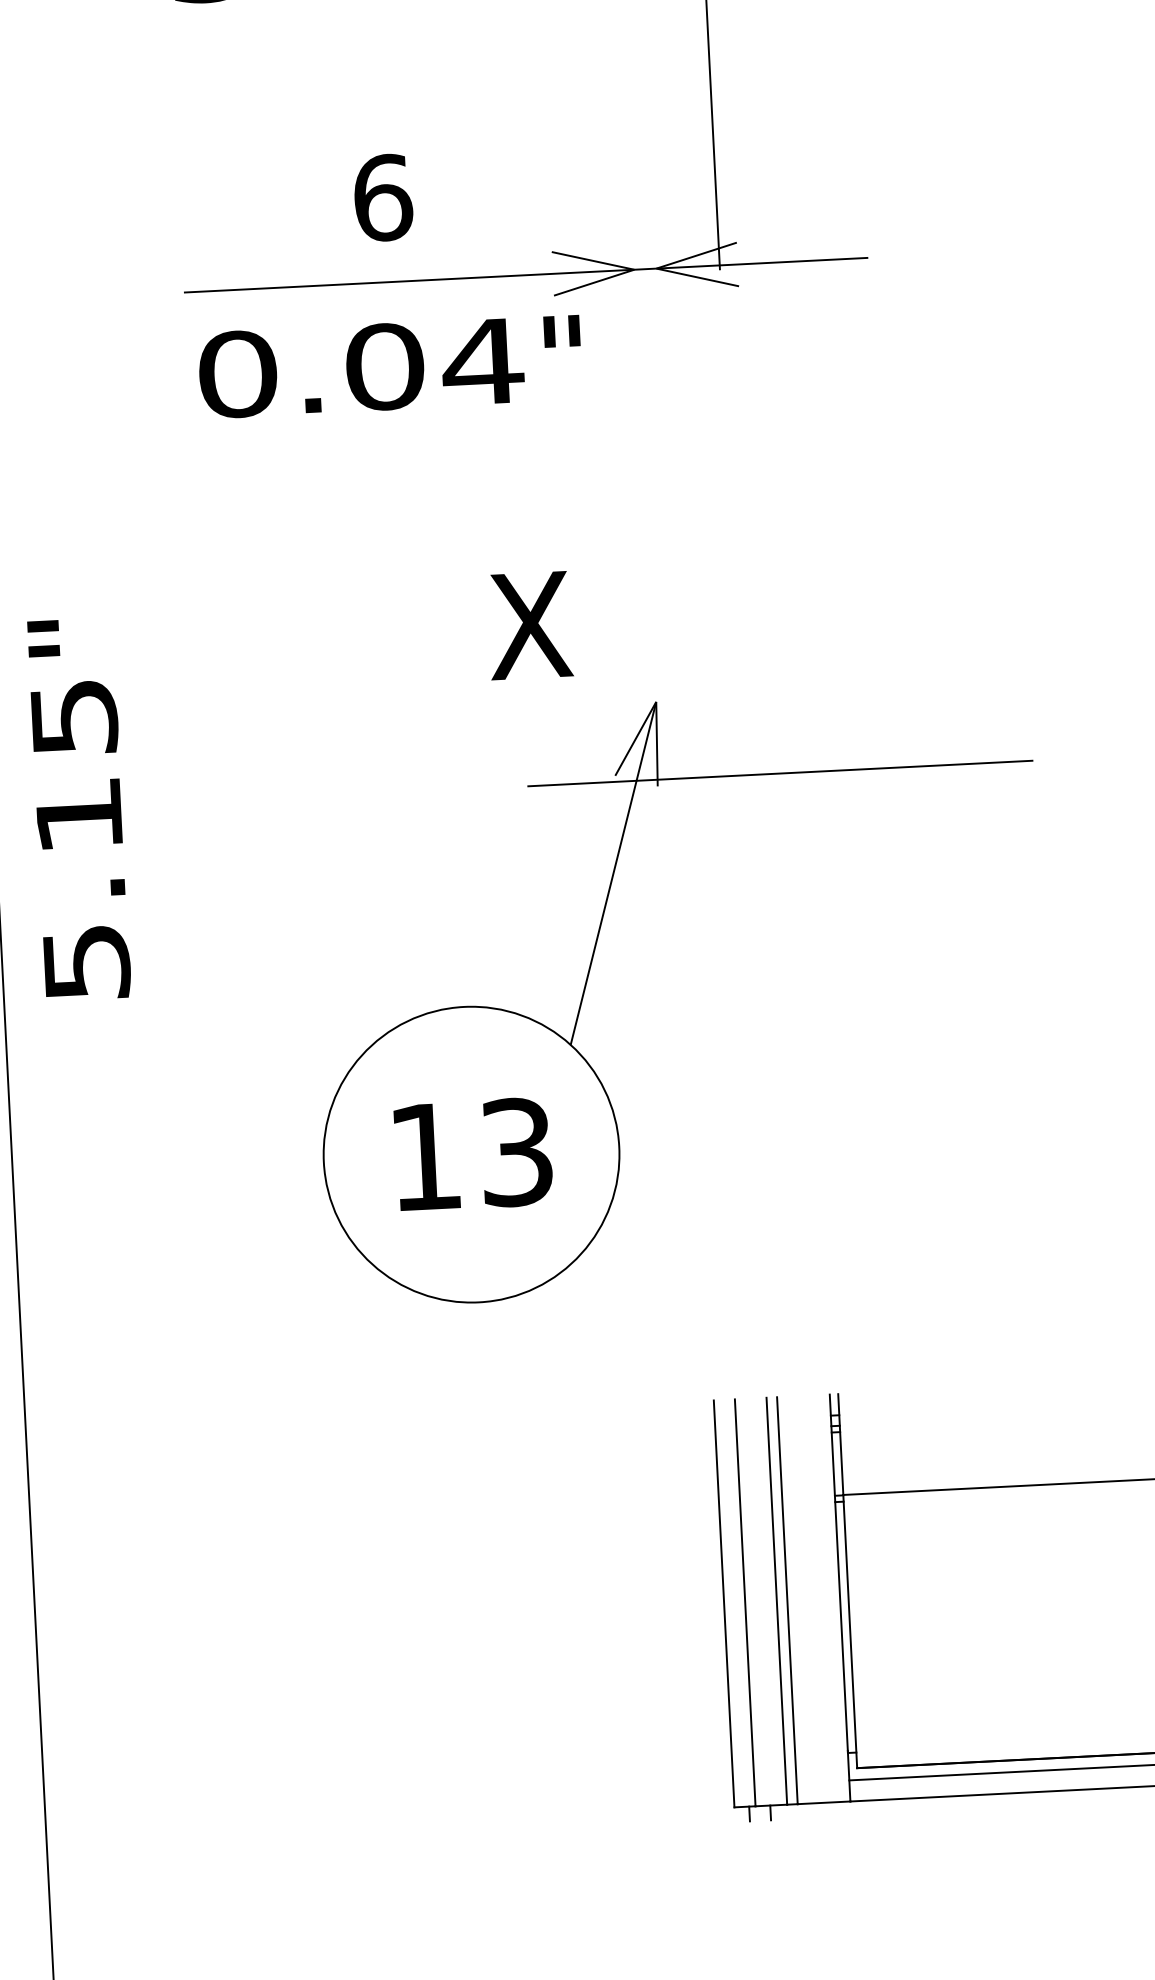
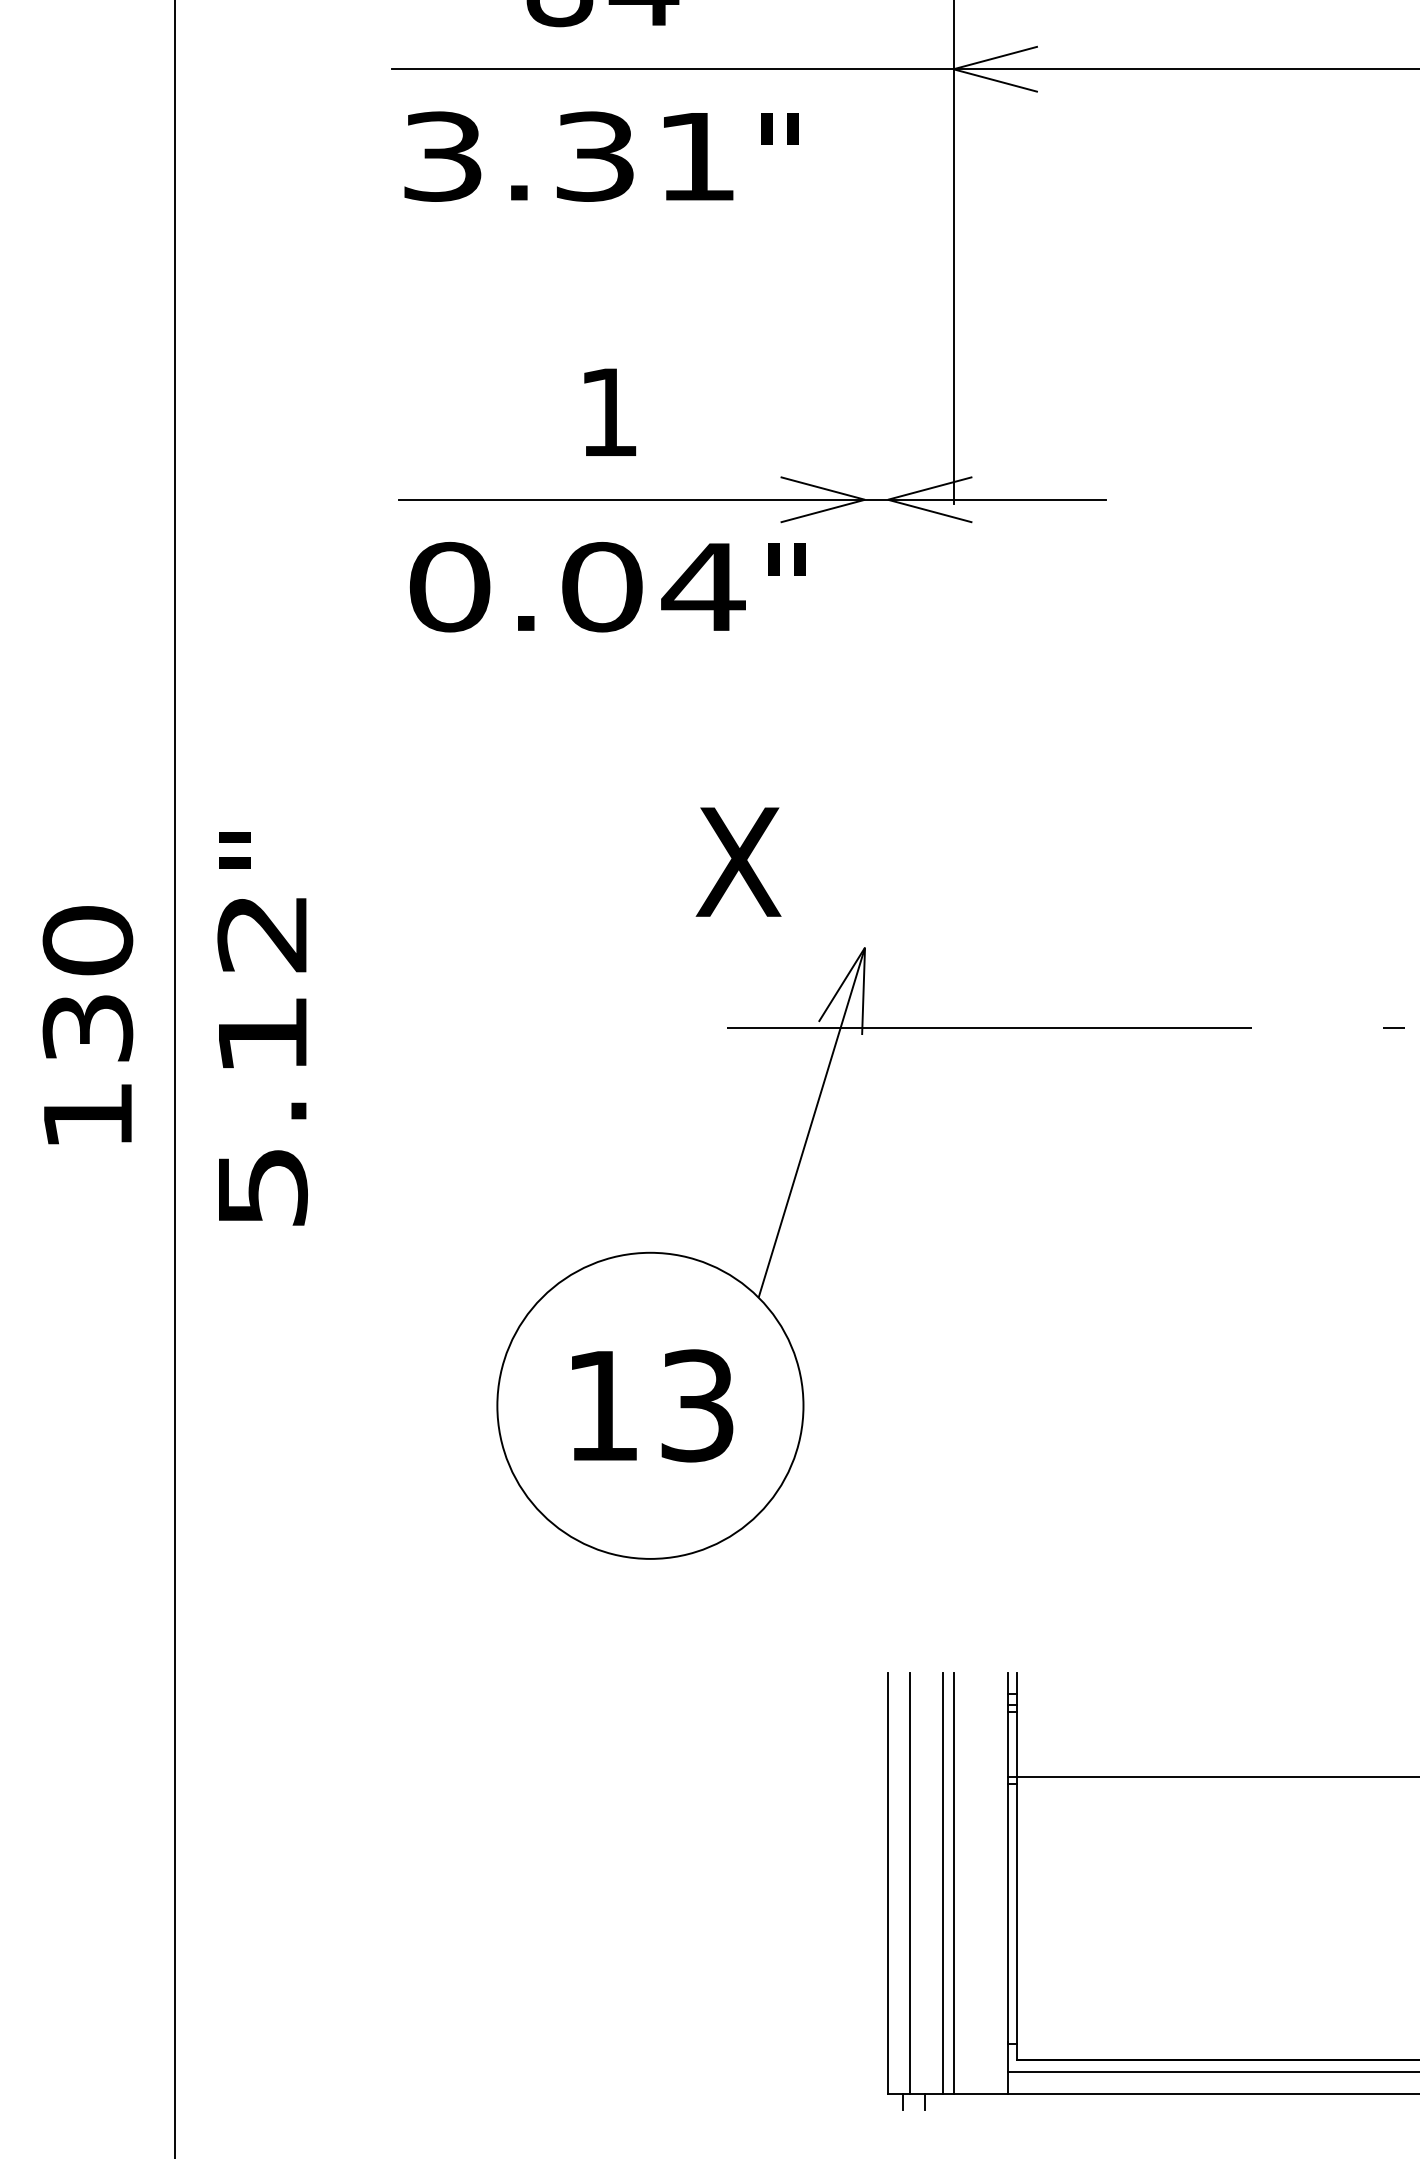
text: (383, 197) -> (609, 412), 6 -> 1
text: (74, 718) -> (262, 934), 5.15 -> 5.12

